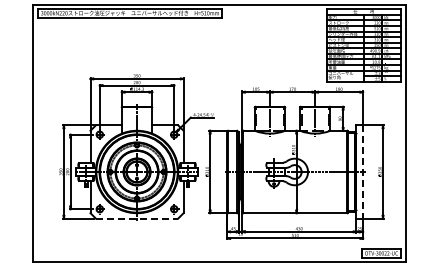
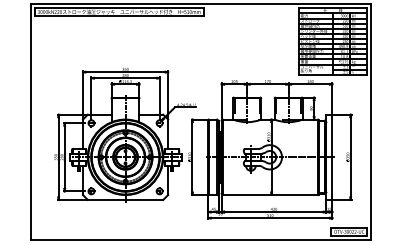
line: (363, 171) -> (332, 156), dashed -> solid
line: (137, 218) -> (125, 199), dashed -> solid

